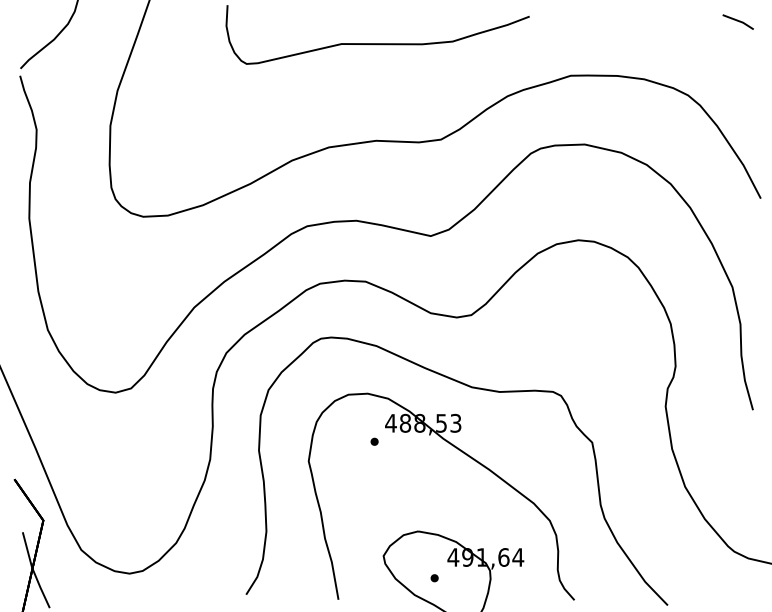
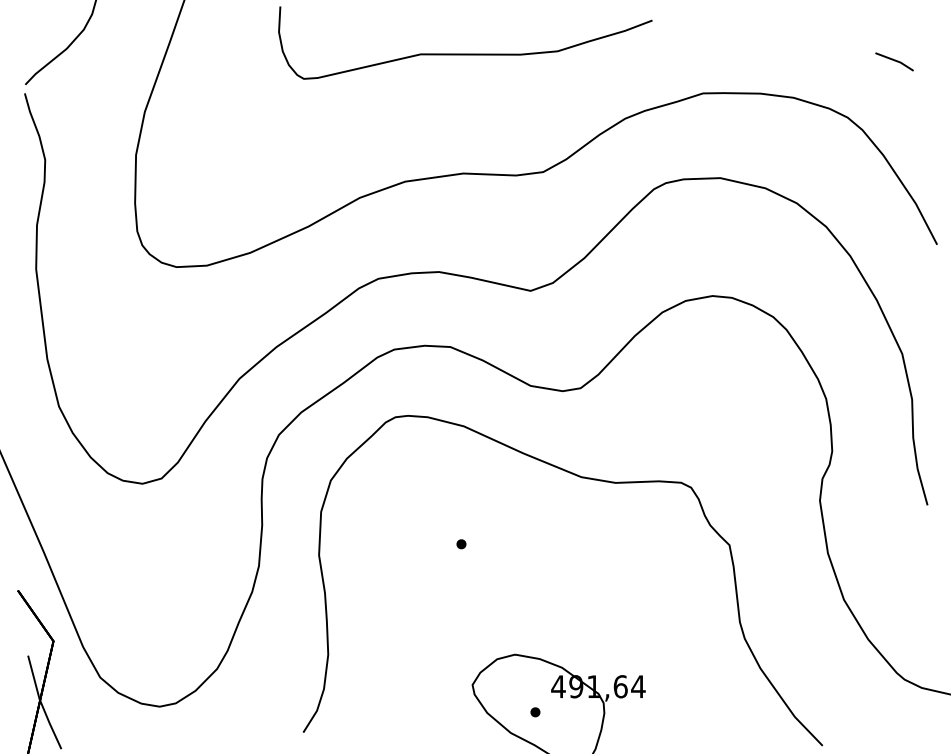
line: (737, 21) -> (893, 61), moved
part: (467, 456) -> (575, 562), removed

